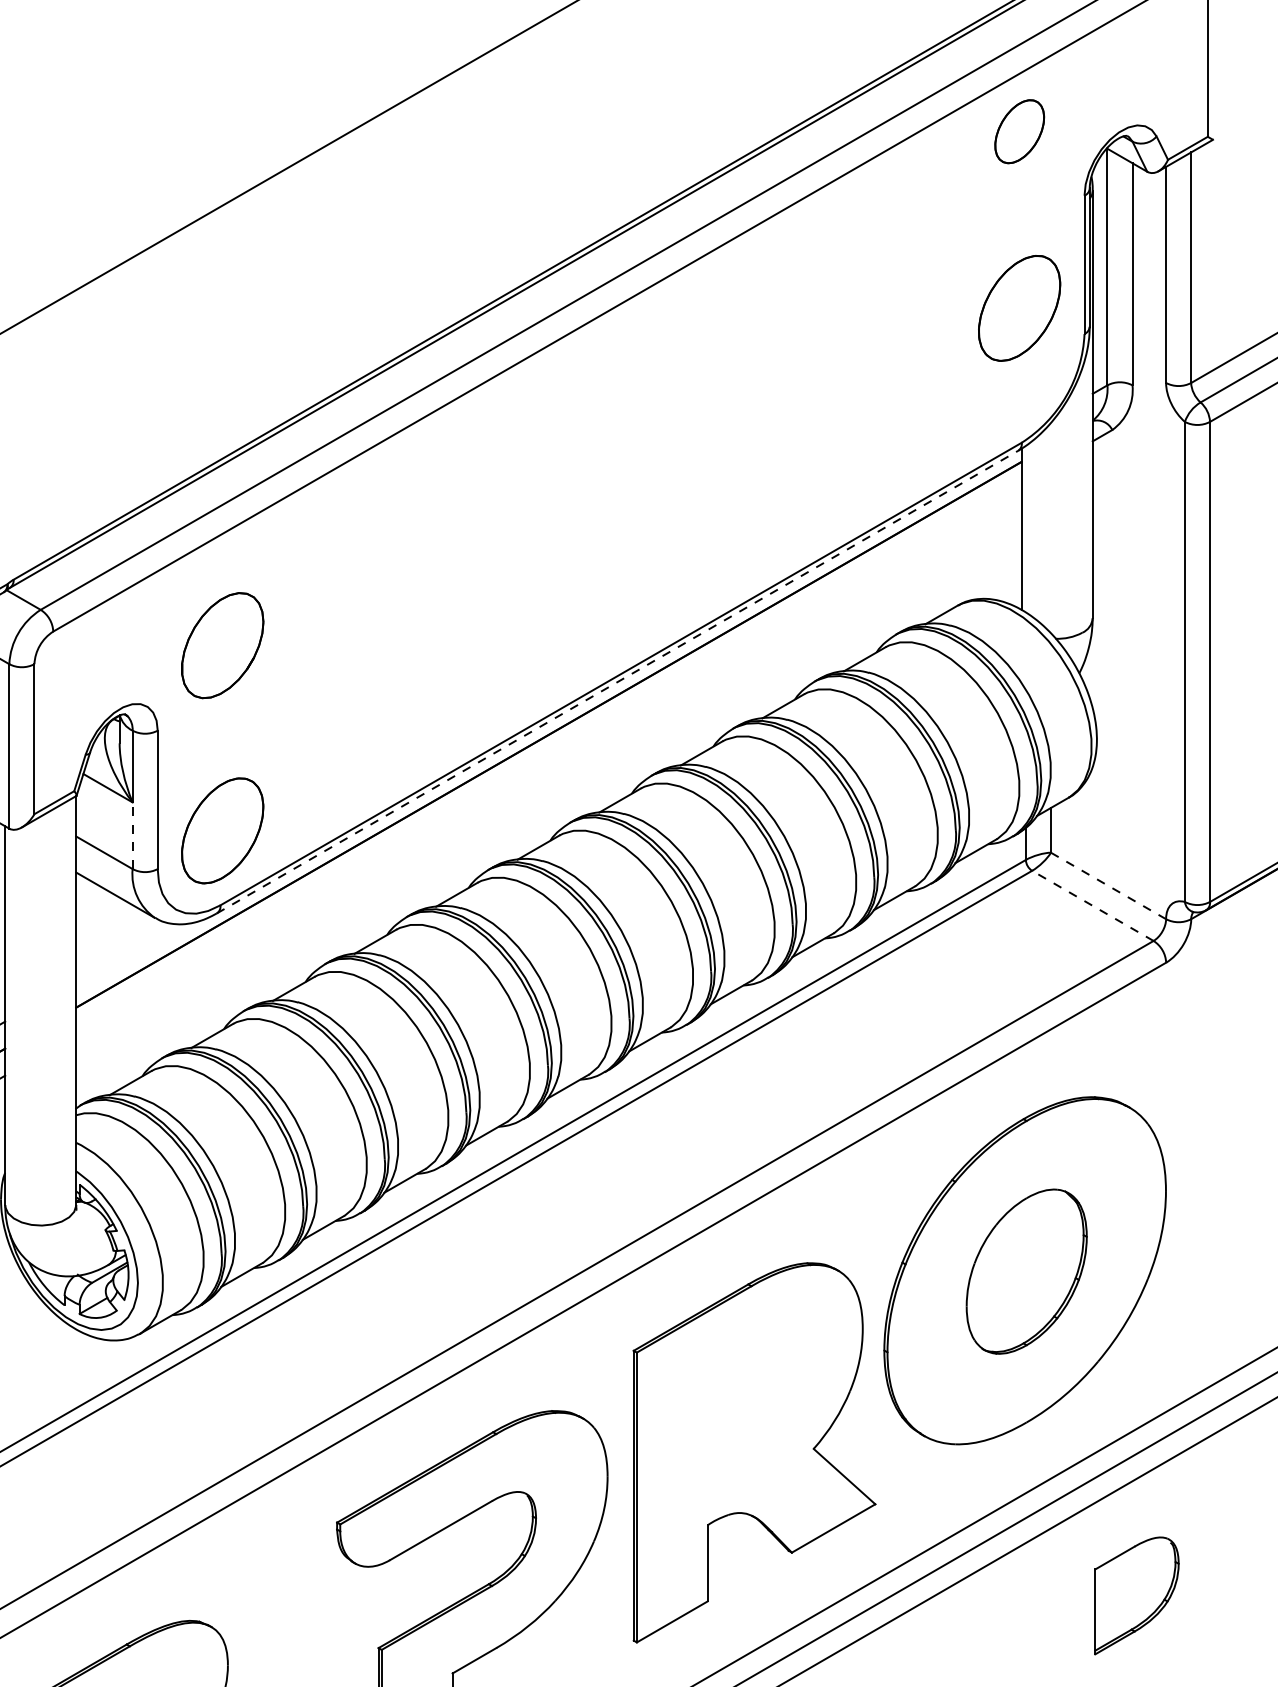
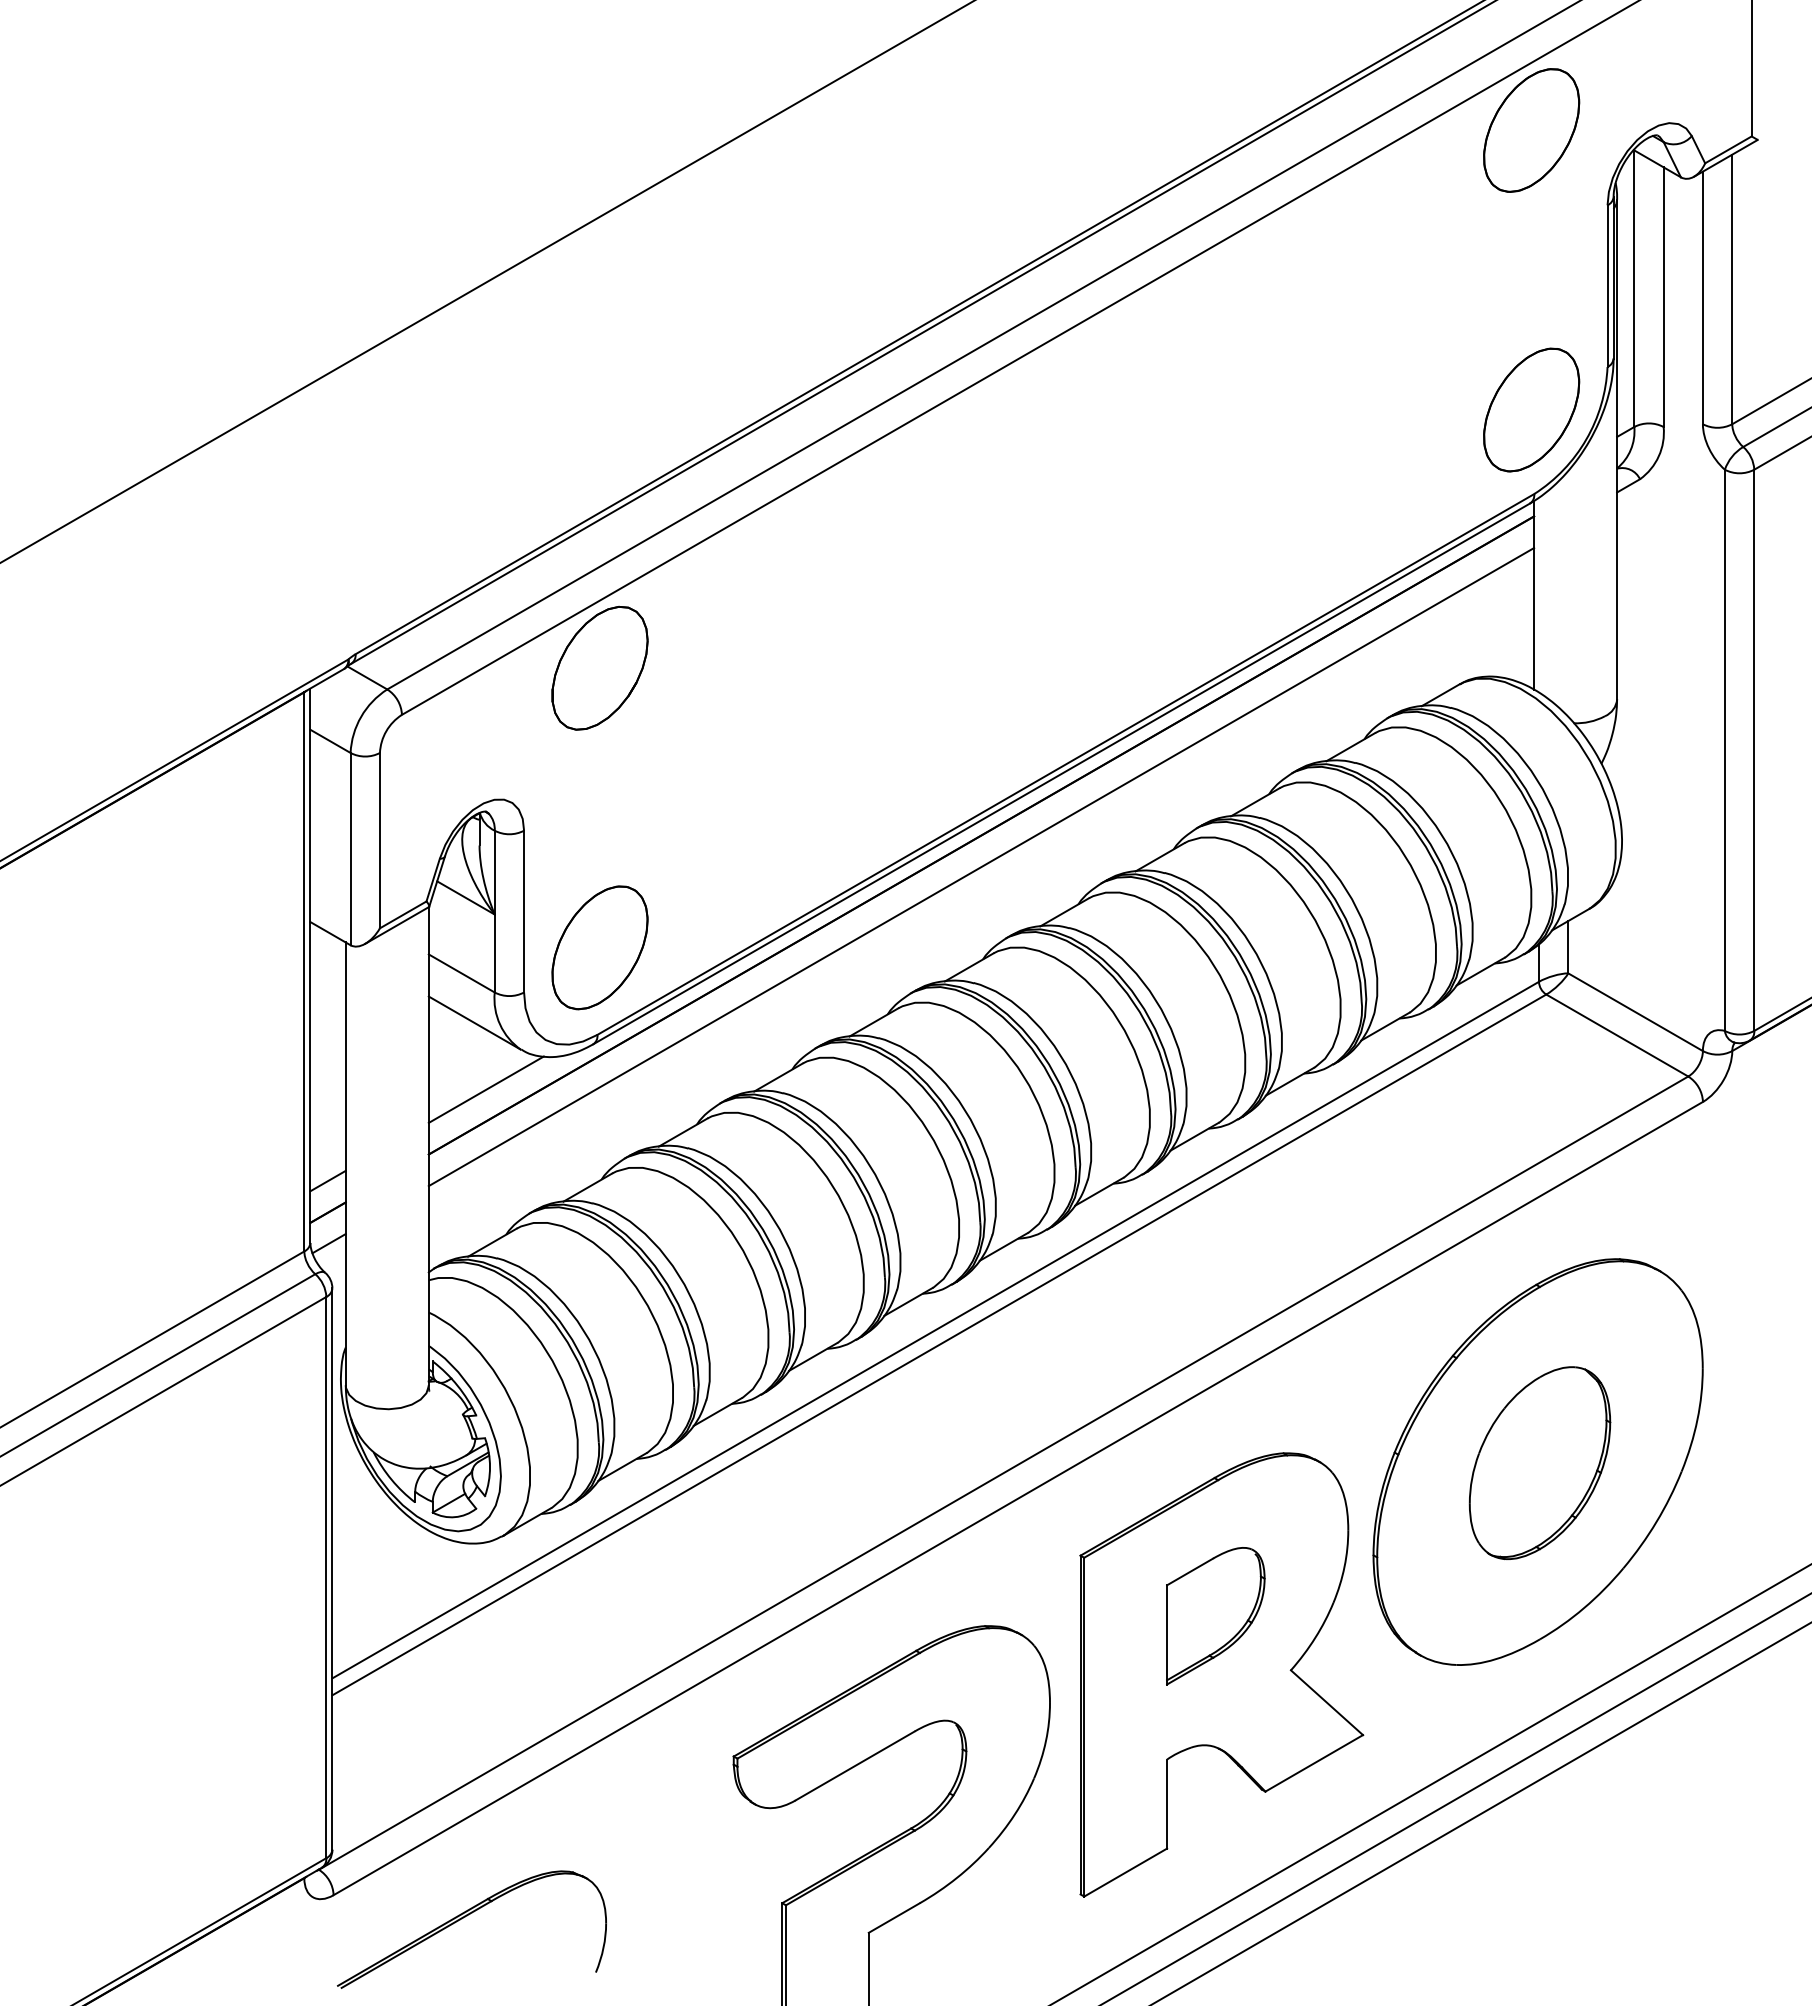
part: (1019, 131) -> (1531, 130), size x1.67
part: (1019, 307) -> (1531, 409), moved
part: (222, 644) -> (599, 667), moved
line: (617, 681) -> (1061, 773), dashed -> solid
line: (549, 762) -> (981, 867), added
line: (132, 835) -> (494, 953), dashed -> solid
line: (1108, 886) -> (1635, 1012), dashed -> solid
line: (1093, 905) -> (1617, 1035), dashed -> solid
line: (124, 952) -> (485, 1089), added
part: (1136, 1596) -> (1215, 1616), moved

